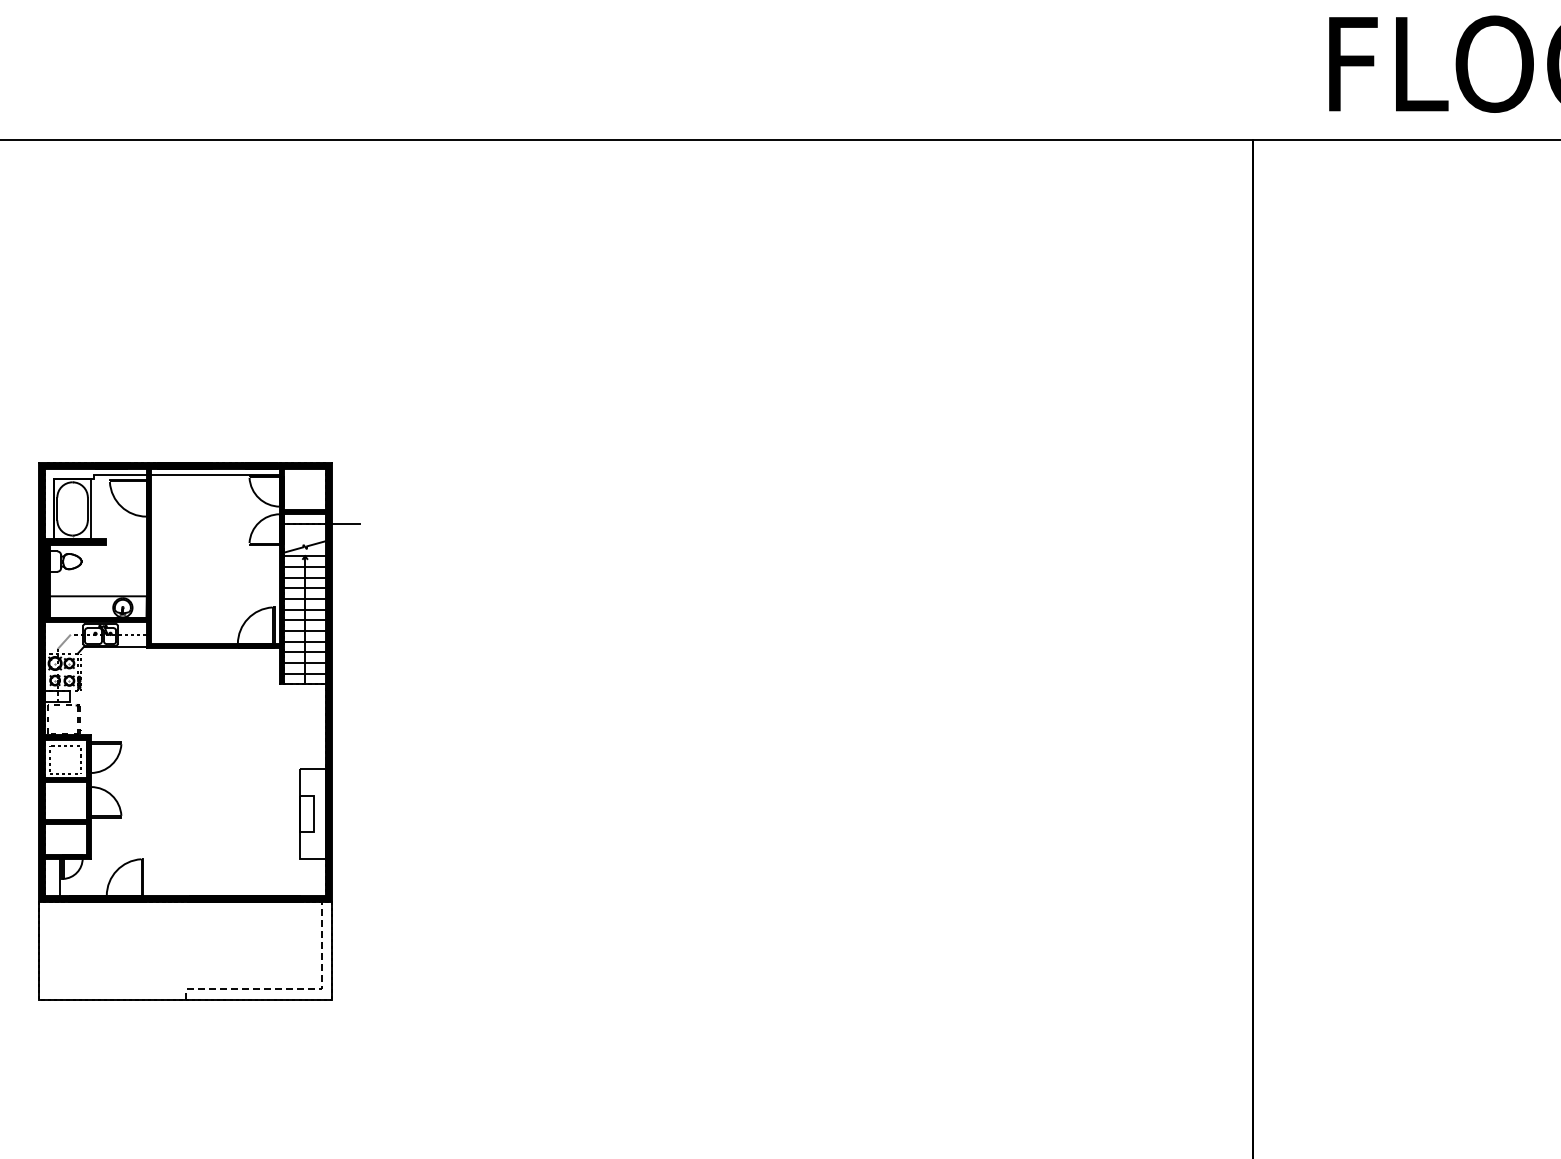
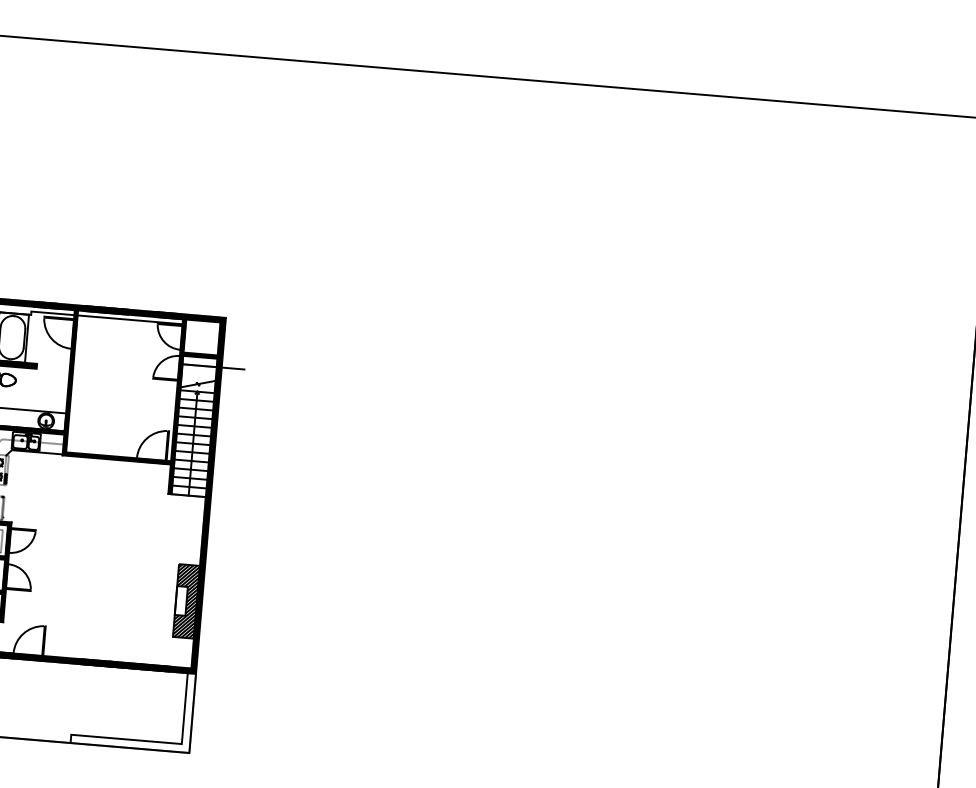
hatch: (313, 814) -> (186, 601), added
line: (292, 989) -> (157, 742), dashed -> solid

